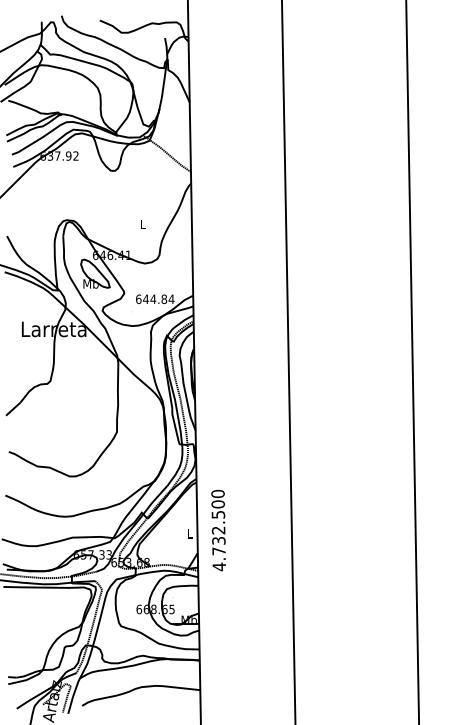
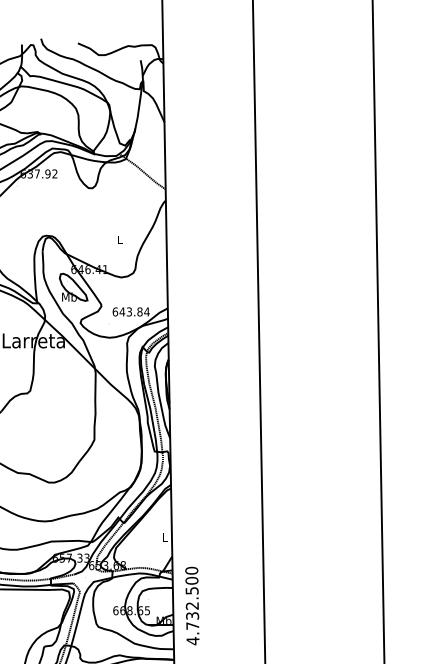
text: (153, 299) -> (129, 312), 644.84 -> 643.84
text: (218, 530) -> (192, 605), moved

